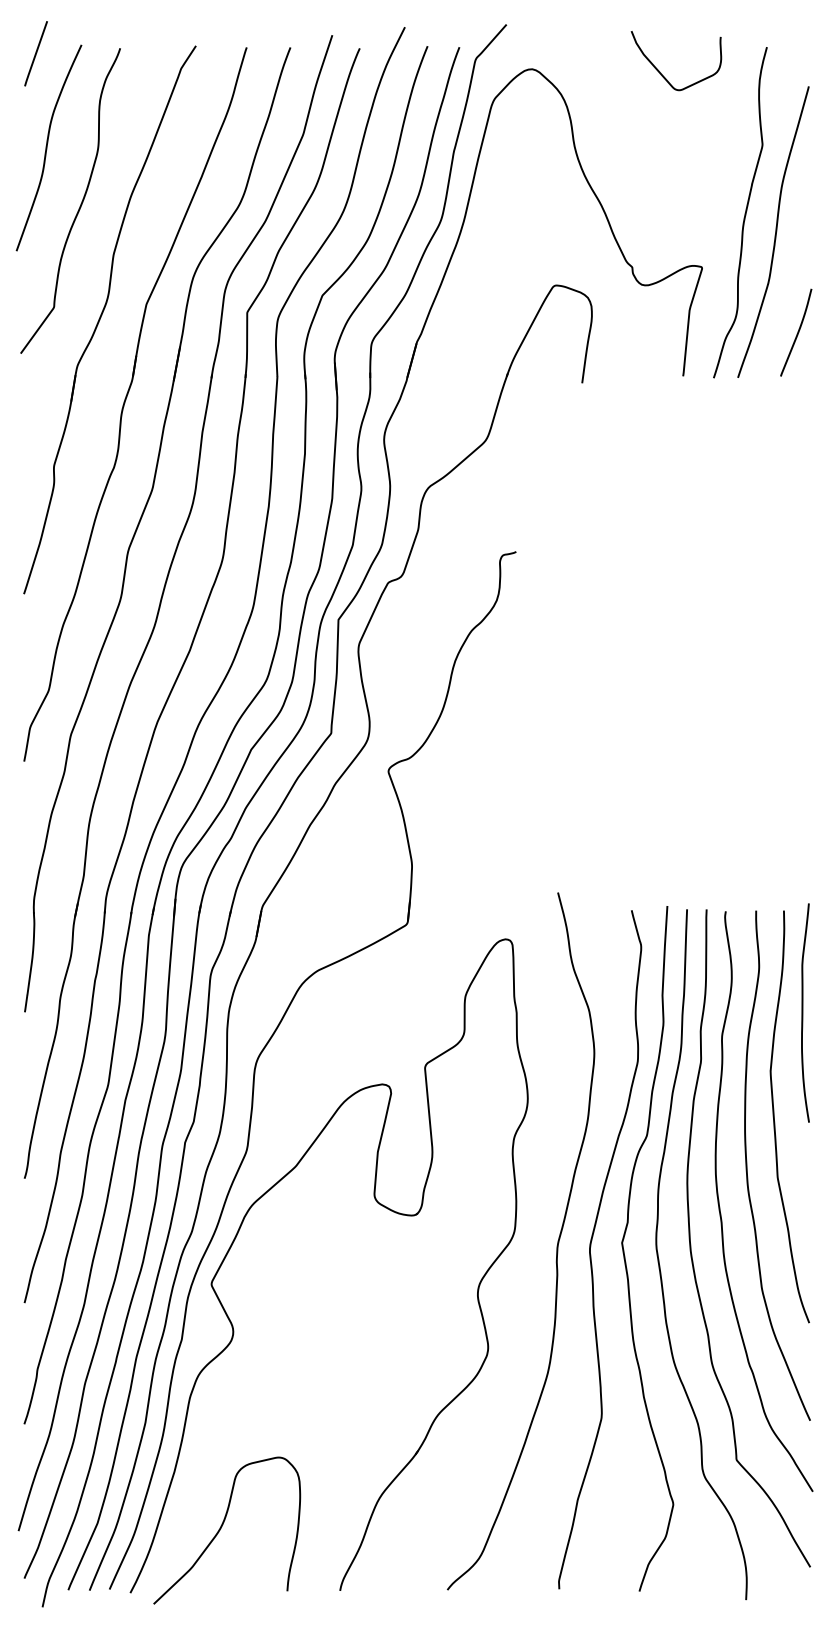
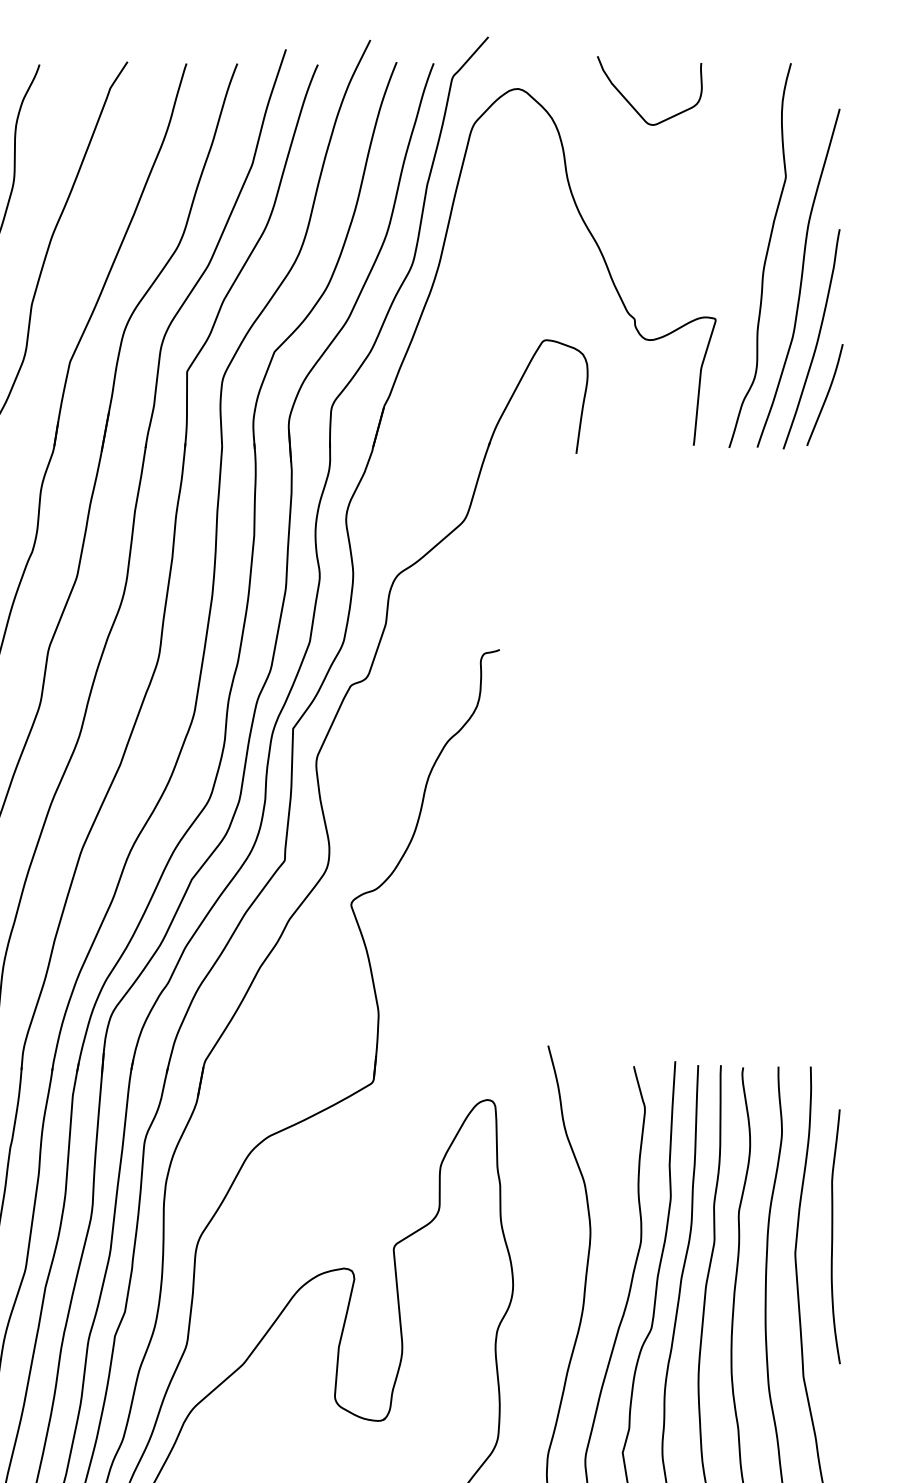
curve: (660, 71) -> (631, 103), moved
curve: (788, 286) -> (816, 341), added
curve: (803, 1012) -> (833, 1236), moved

